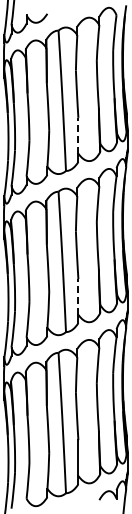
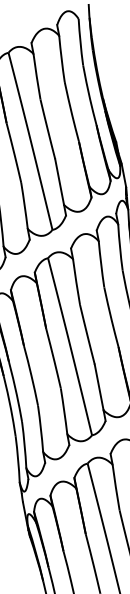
line: (78, 135) -> (59, 181), dashed -> solid
line: (78, 296) -> (99, 386), dashed -> solid

